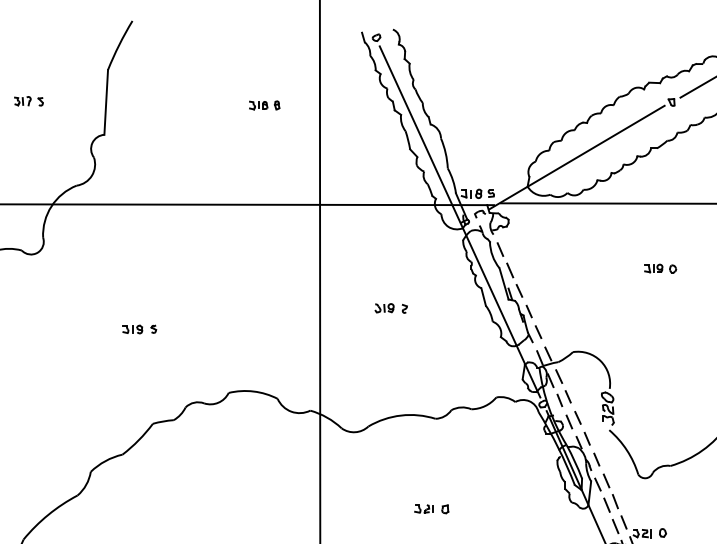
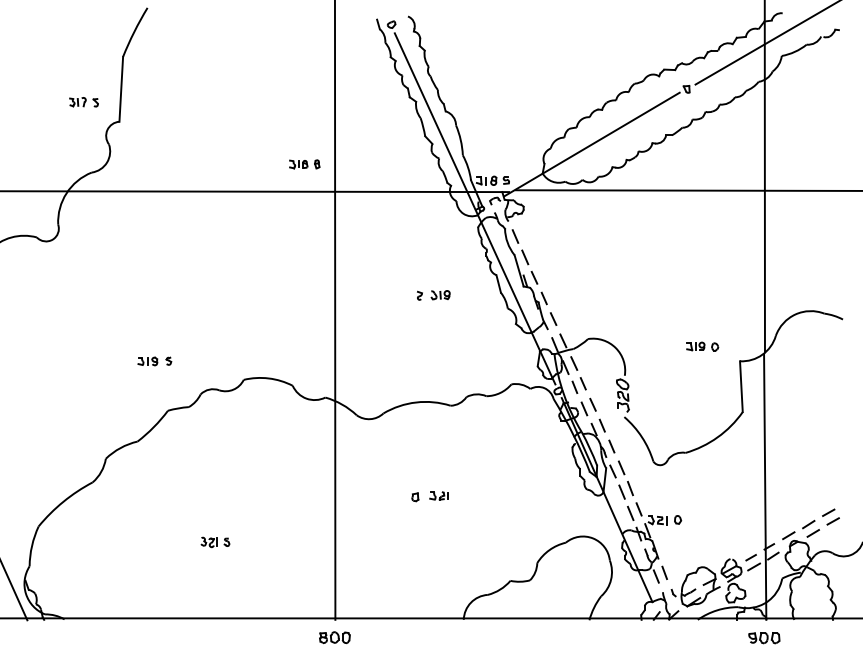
part: (28, 101) -> (83, 102), moved
part: (264, 105) -> (304, 164), moved
part: (660, 268) -> (702, 346), moved
part: (384, 308) -> (440, 295), moved
part: (139, 329) -> (154, 361), moved
part: (445, 509) -> (415, 497), moved

